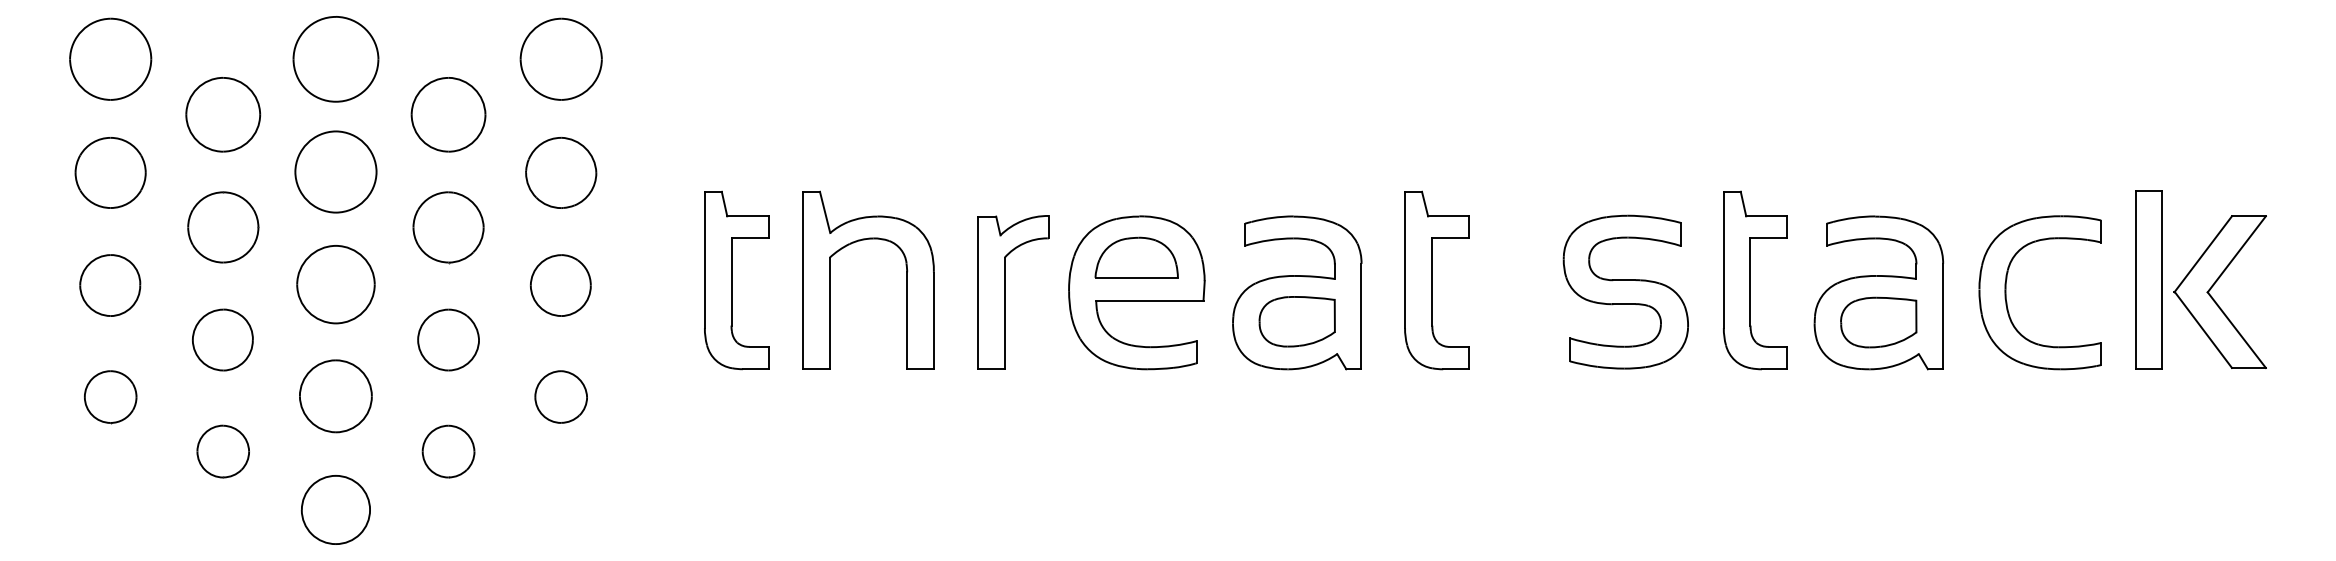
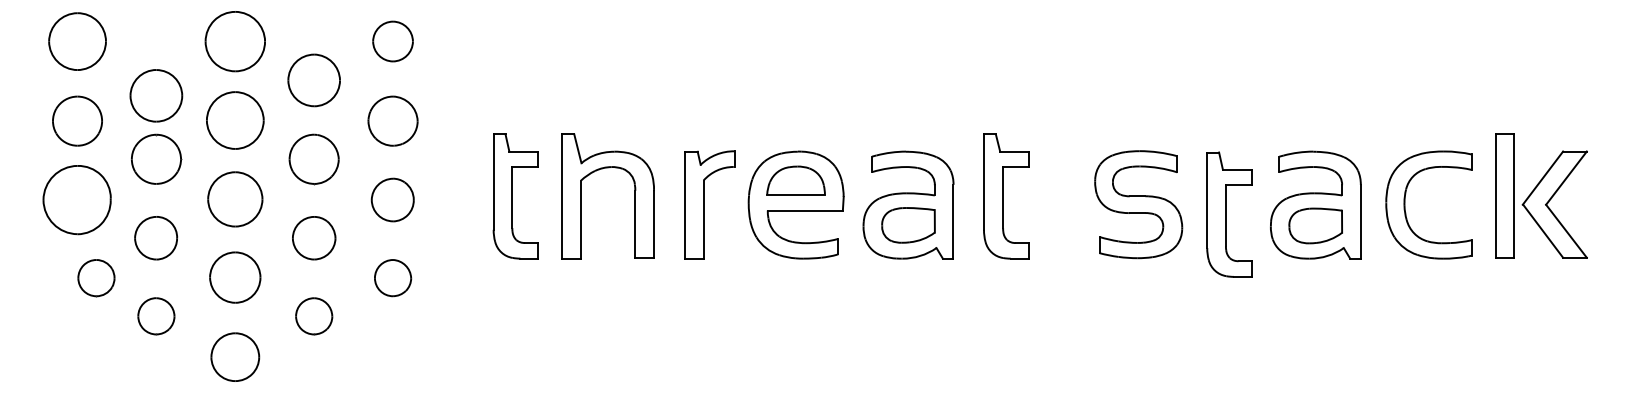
part: (560, 58) -> (392, 41), size x0.7
part: (223, 114) -> (156, 95), moved
part: (1755, 280) -> (1229, 214), moved
part: (110, 285) -> (77, 200), size x1.6
part: (110, 397) -> (96, 278), moved

